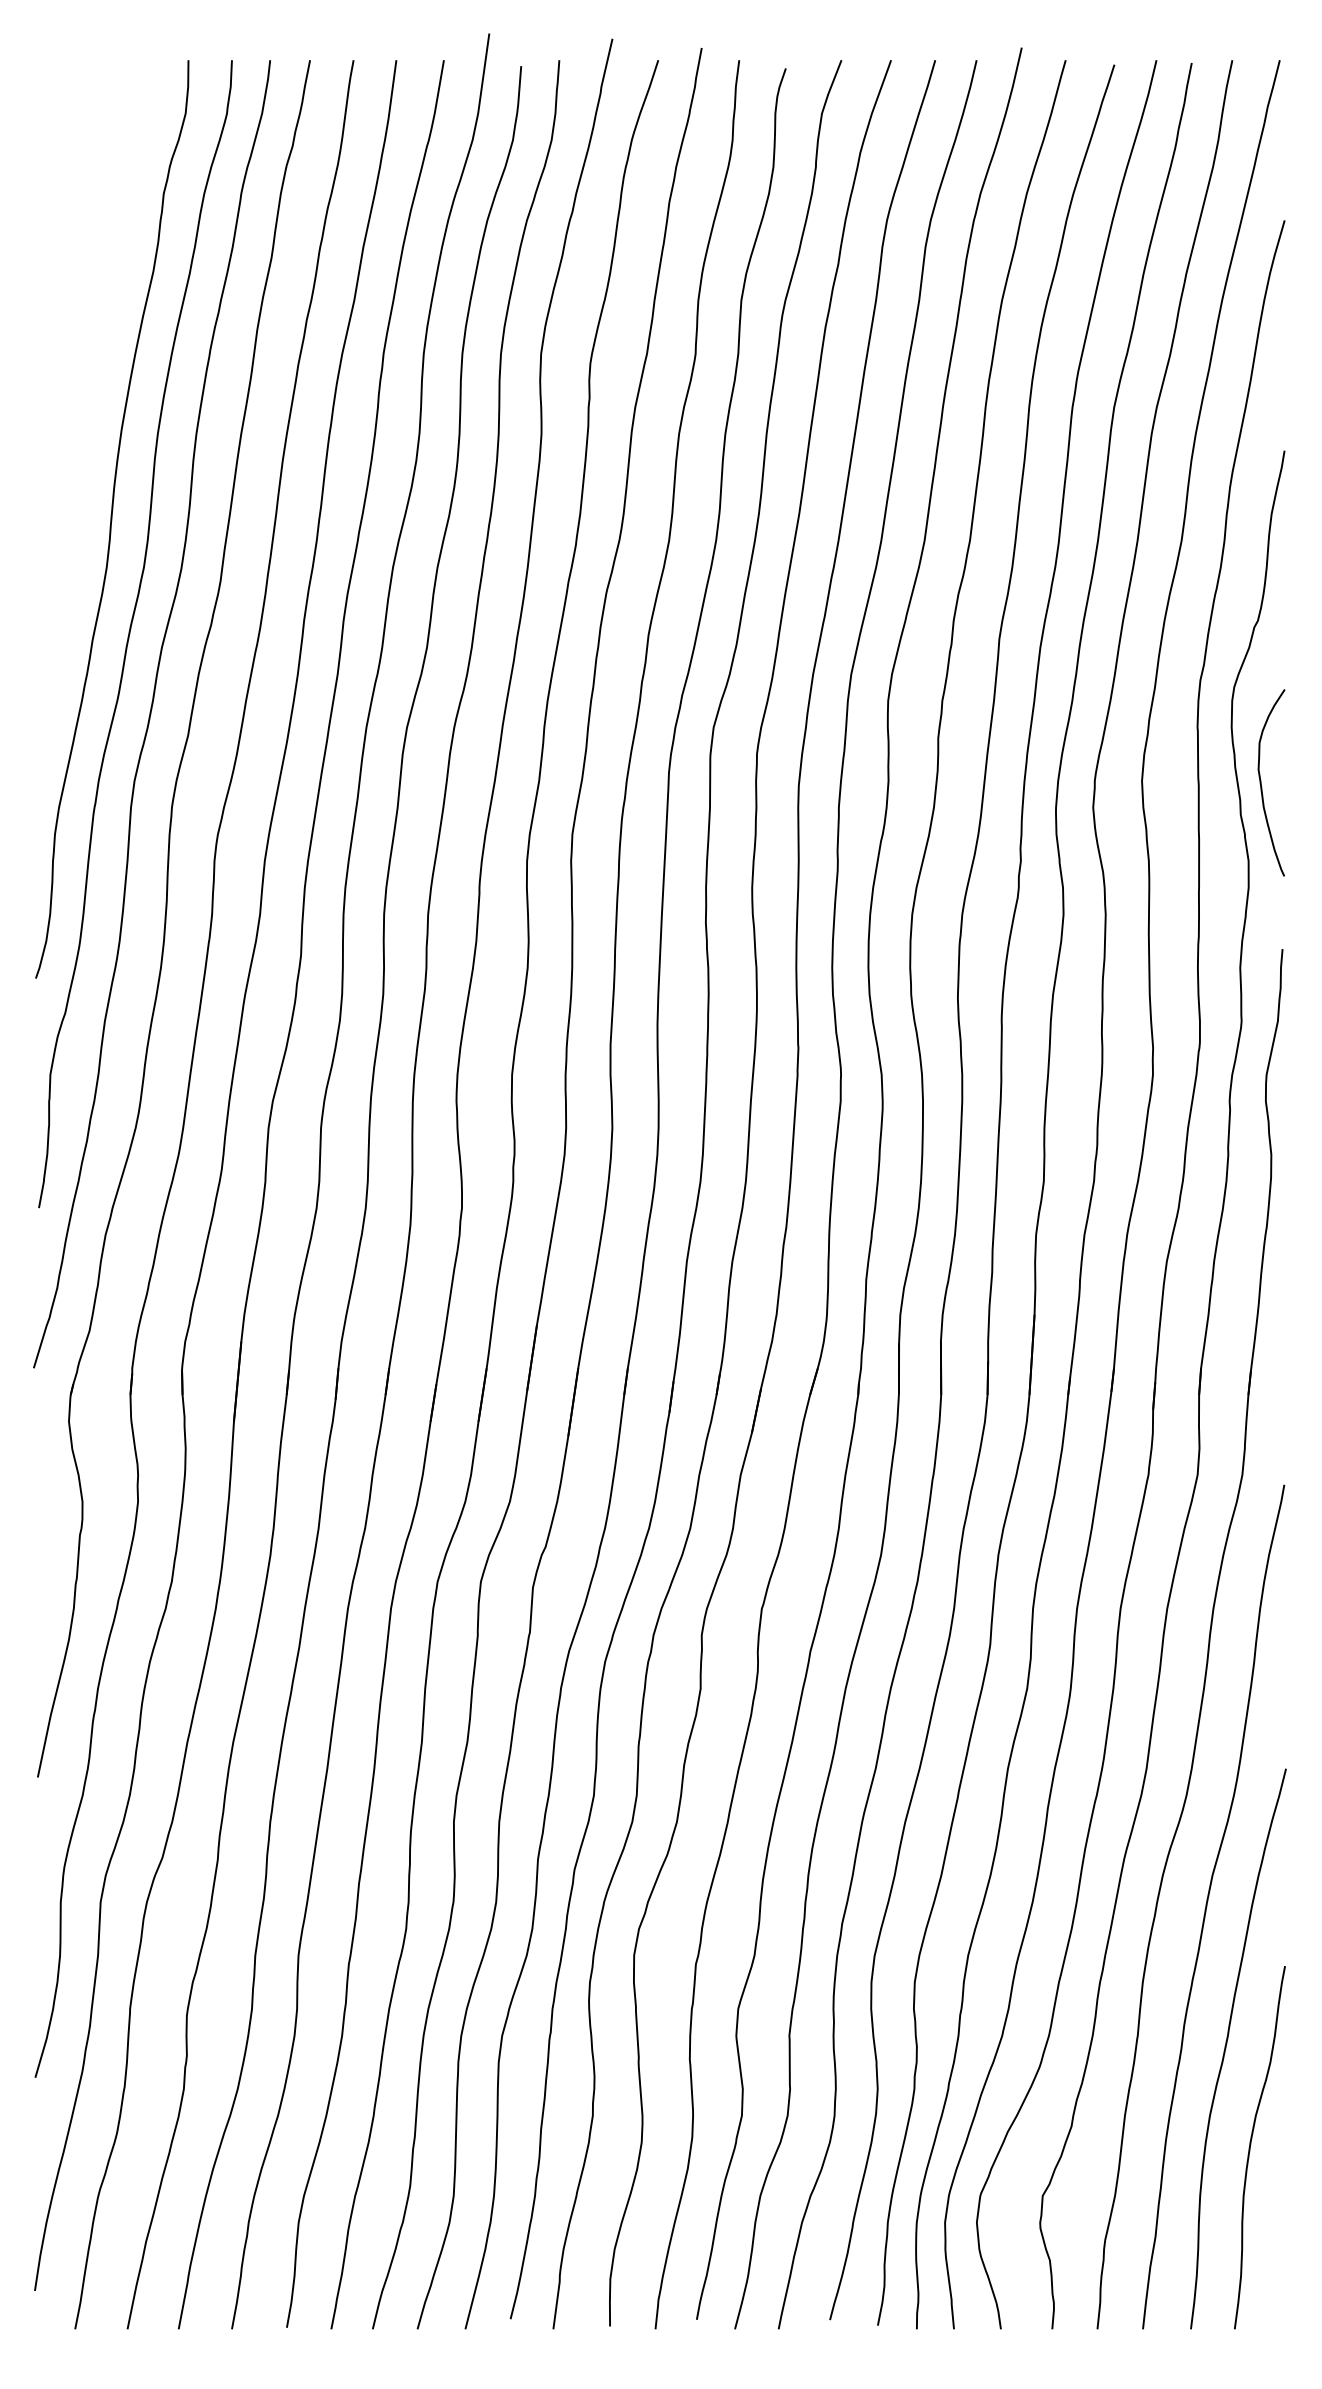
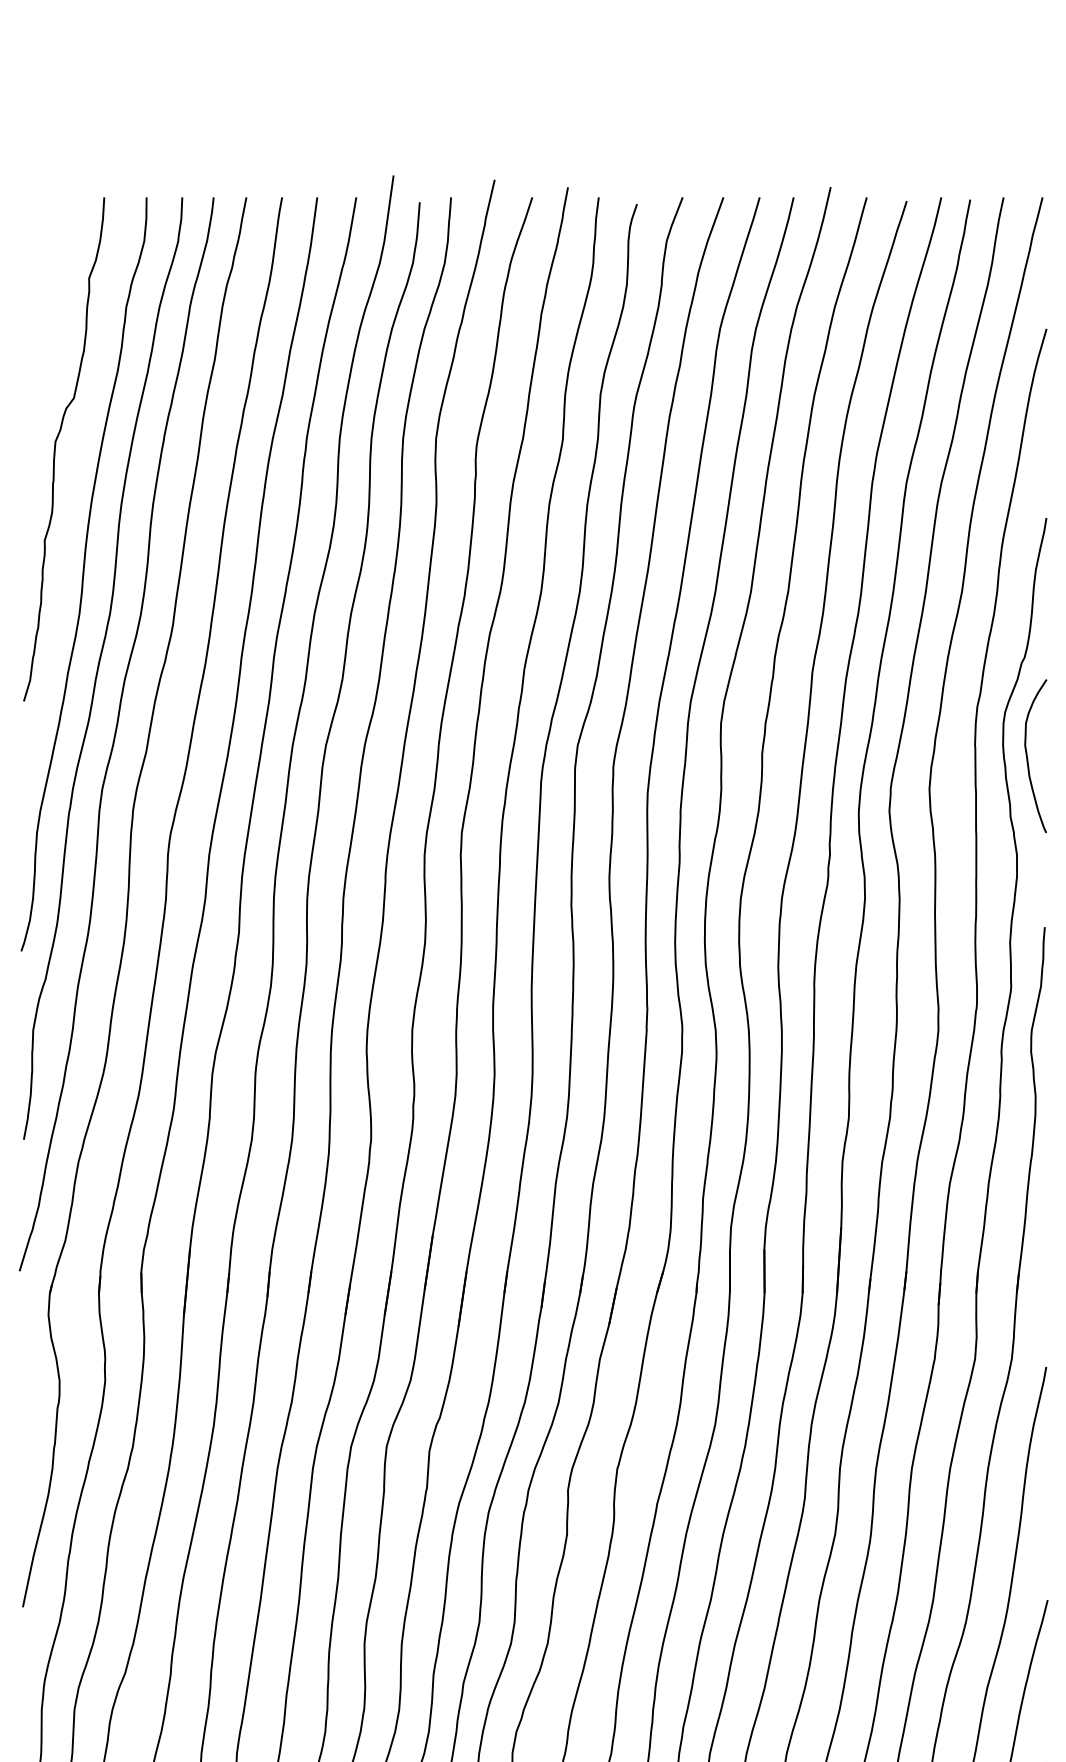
curve: (77, 367) -> (55, 449), added
curve: (1261, 782) -> (1027, 755), moved

